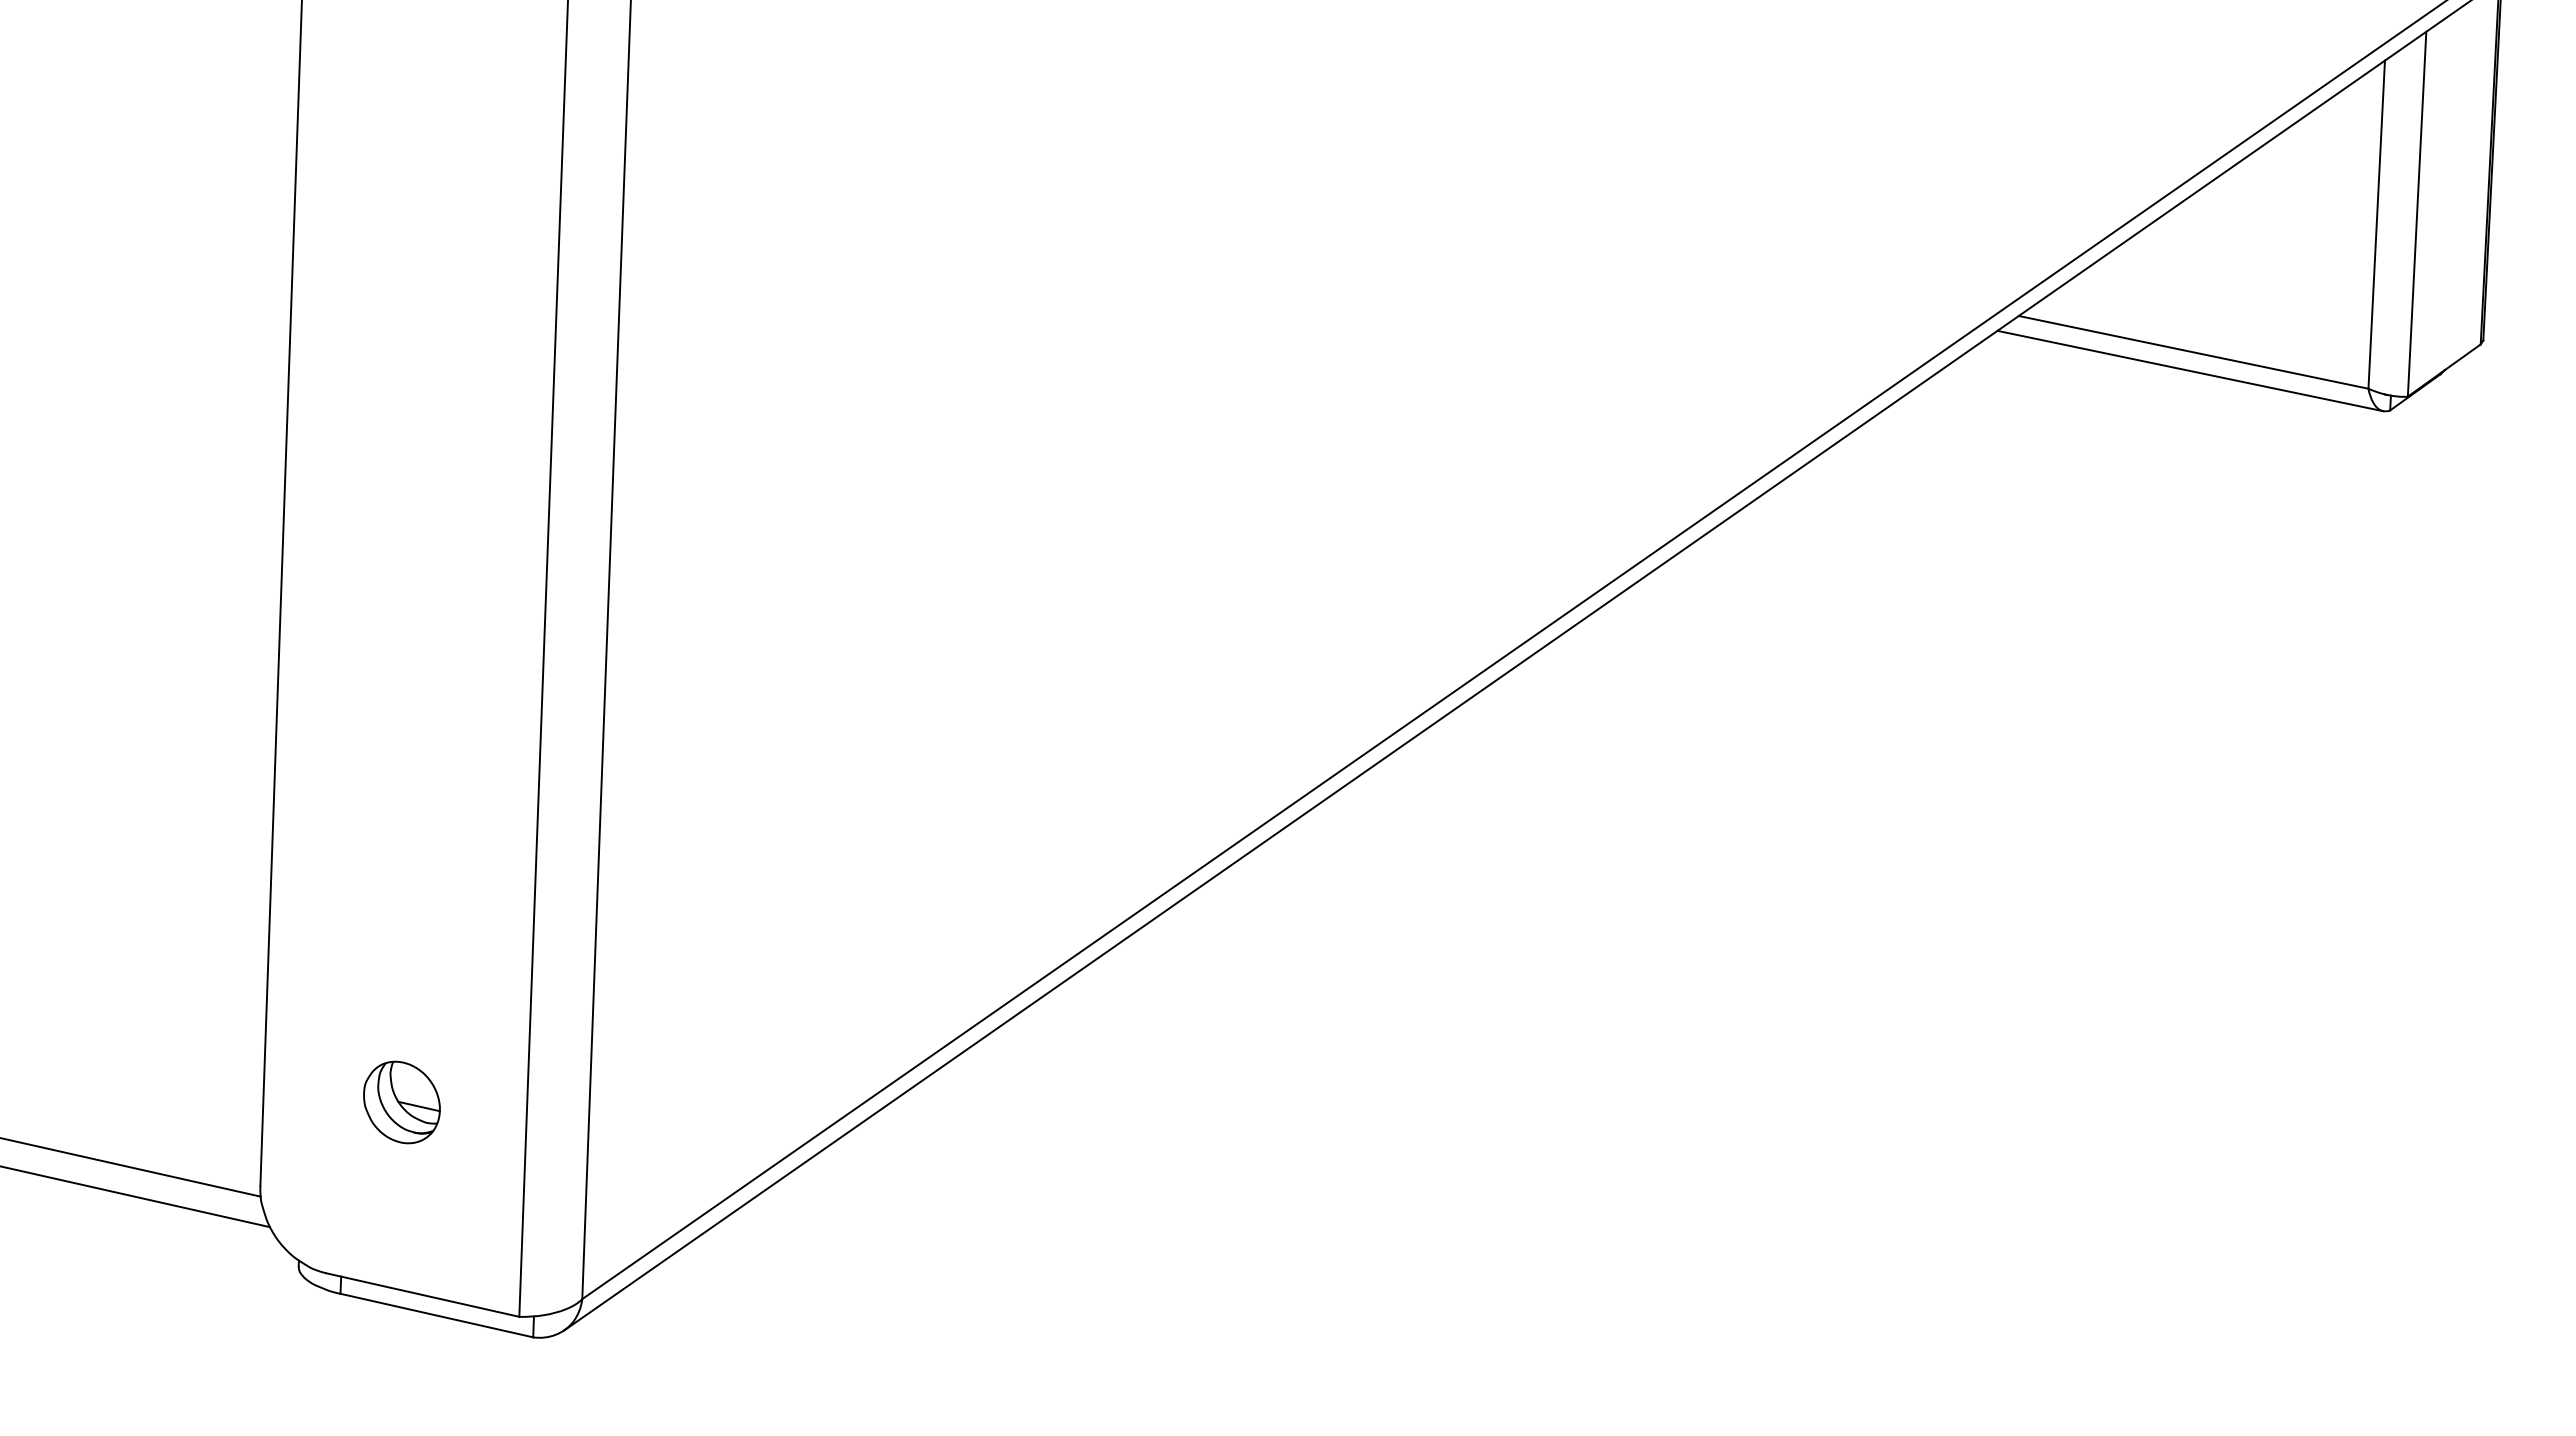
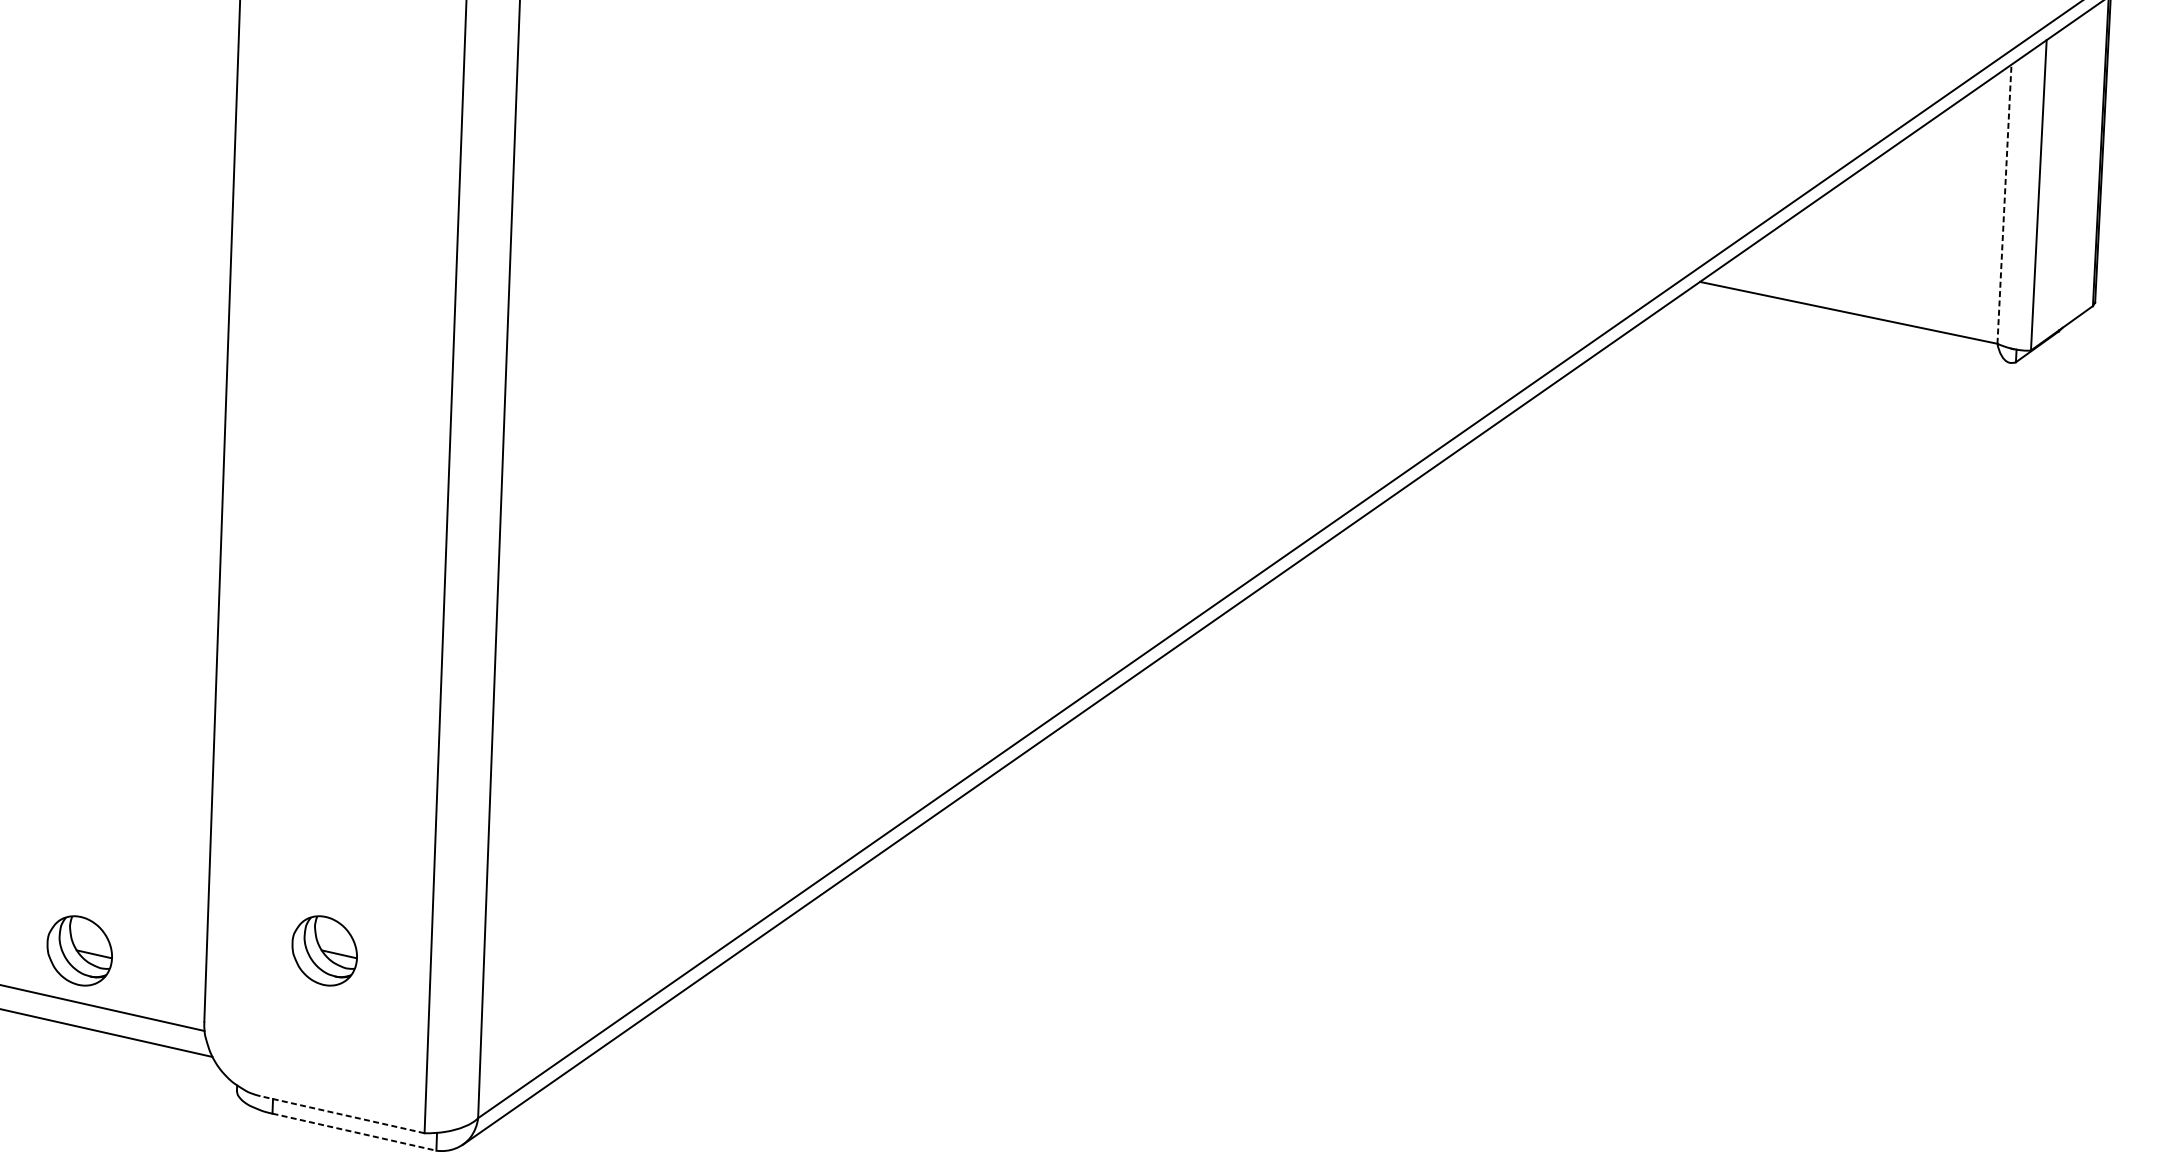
line: (2376, 224) -> (2004, 204), solid -> dashed
line: (2190, 370) -> (1846, 328), removed
part: (113, 1102) -> (79, 950), added
line: (422, 1295) -> (342, 1115), solid -> dashed
line: (436, 1315) -> (354, 1132), solid -> dashed

